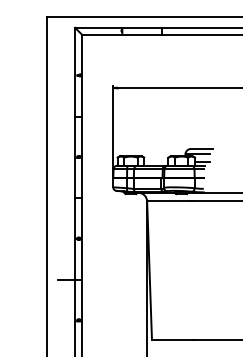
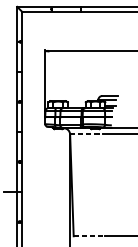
line: (169, 201) -> (86, 134), solid -> dashed
line: (172, 339) -> (88, 236), solid -> dashed

